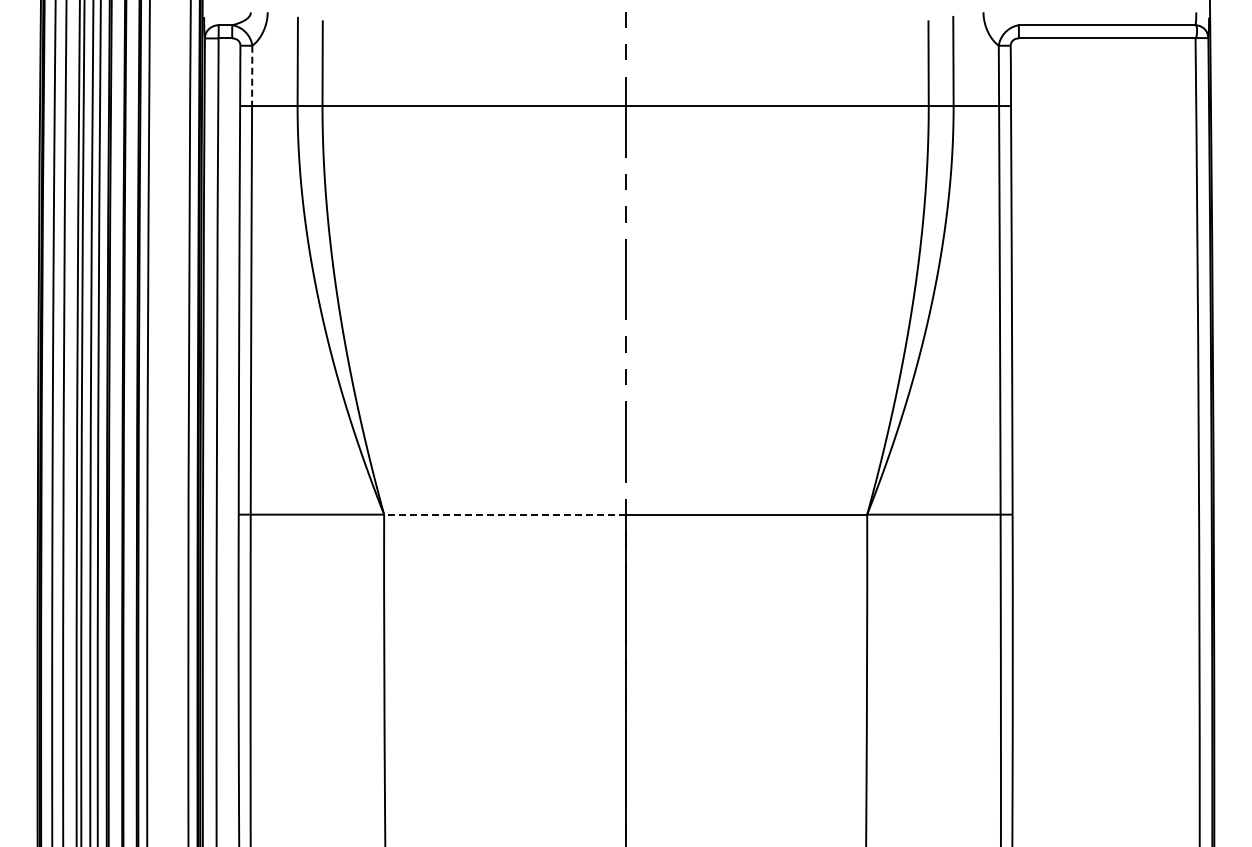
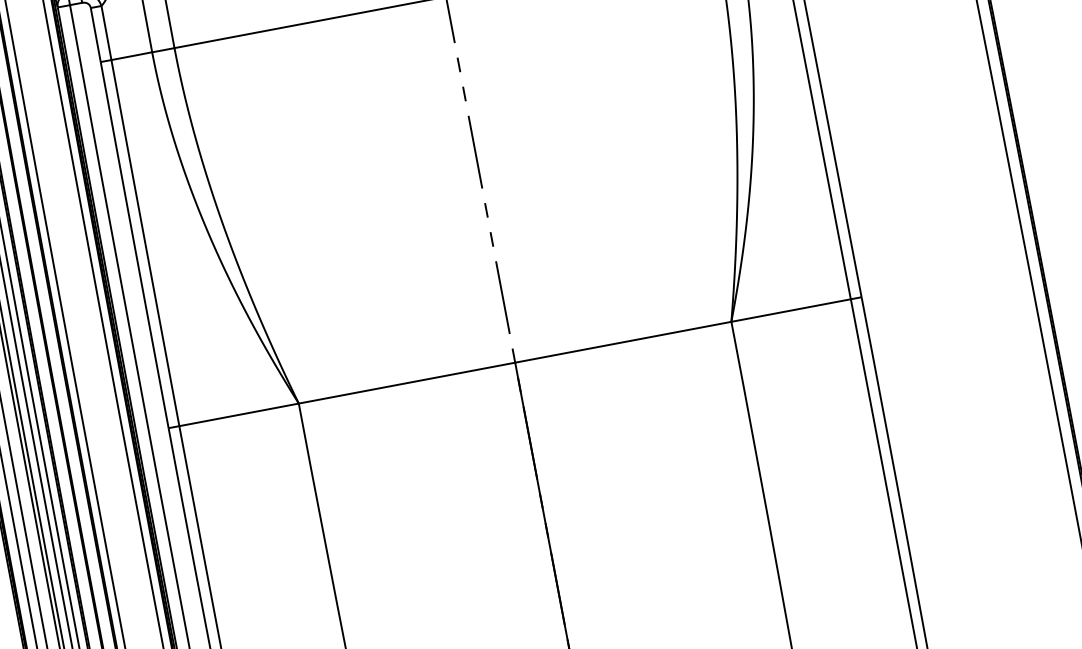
line: (252, 76) -> (106, 33), dashed -> solid
line: (504, 514) -> (406, 383), dashed -> solid

